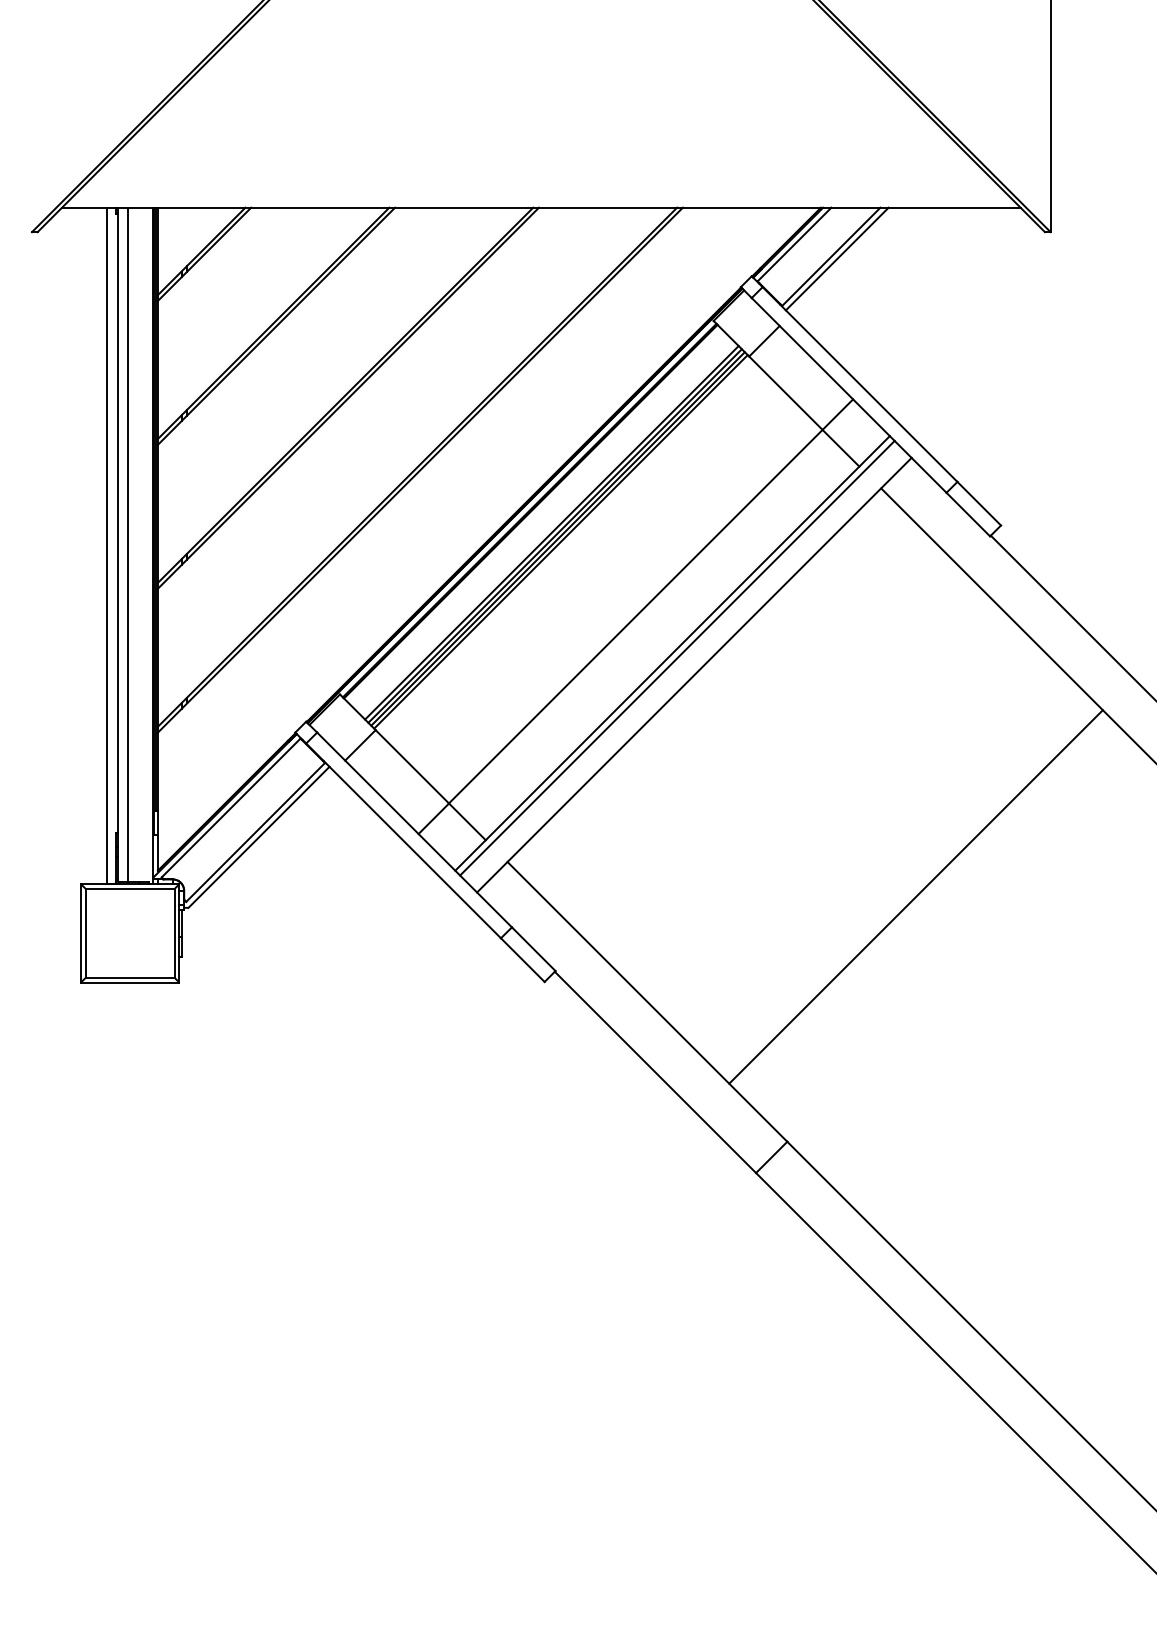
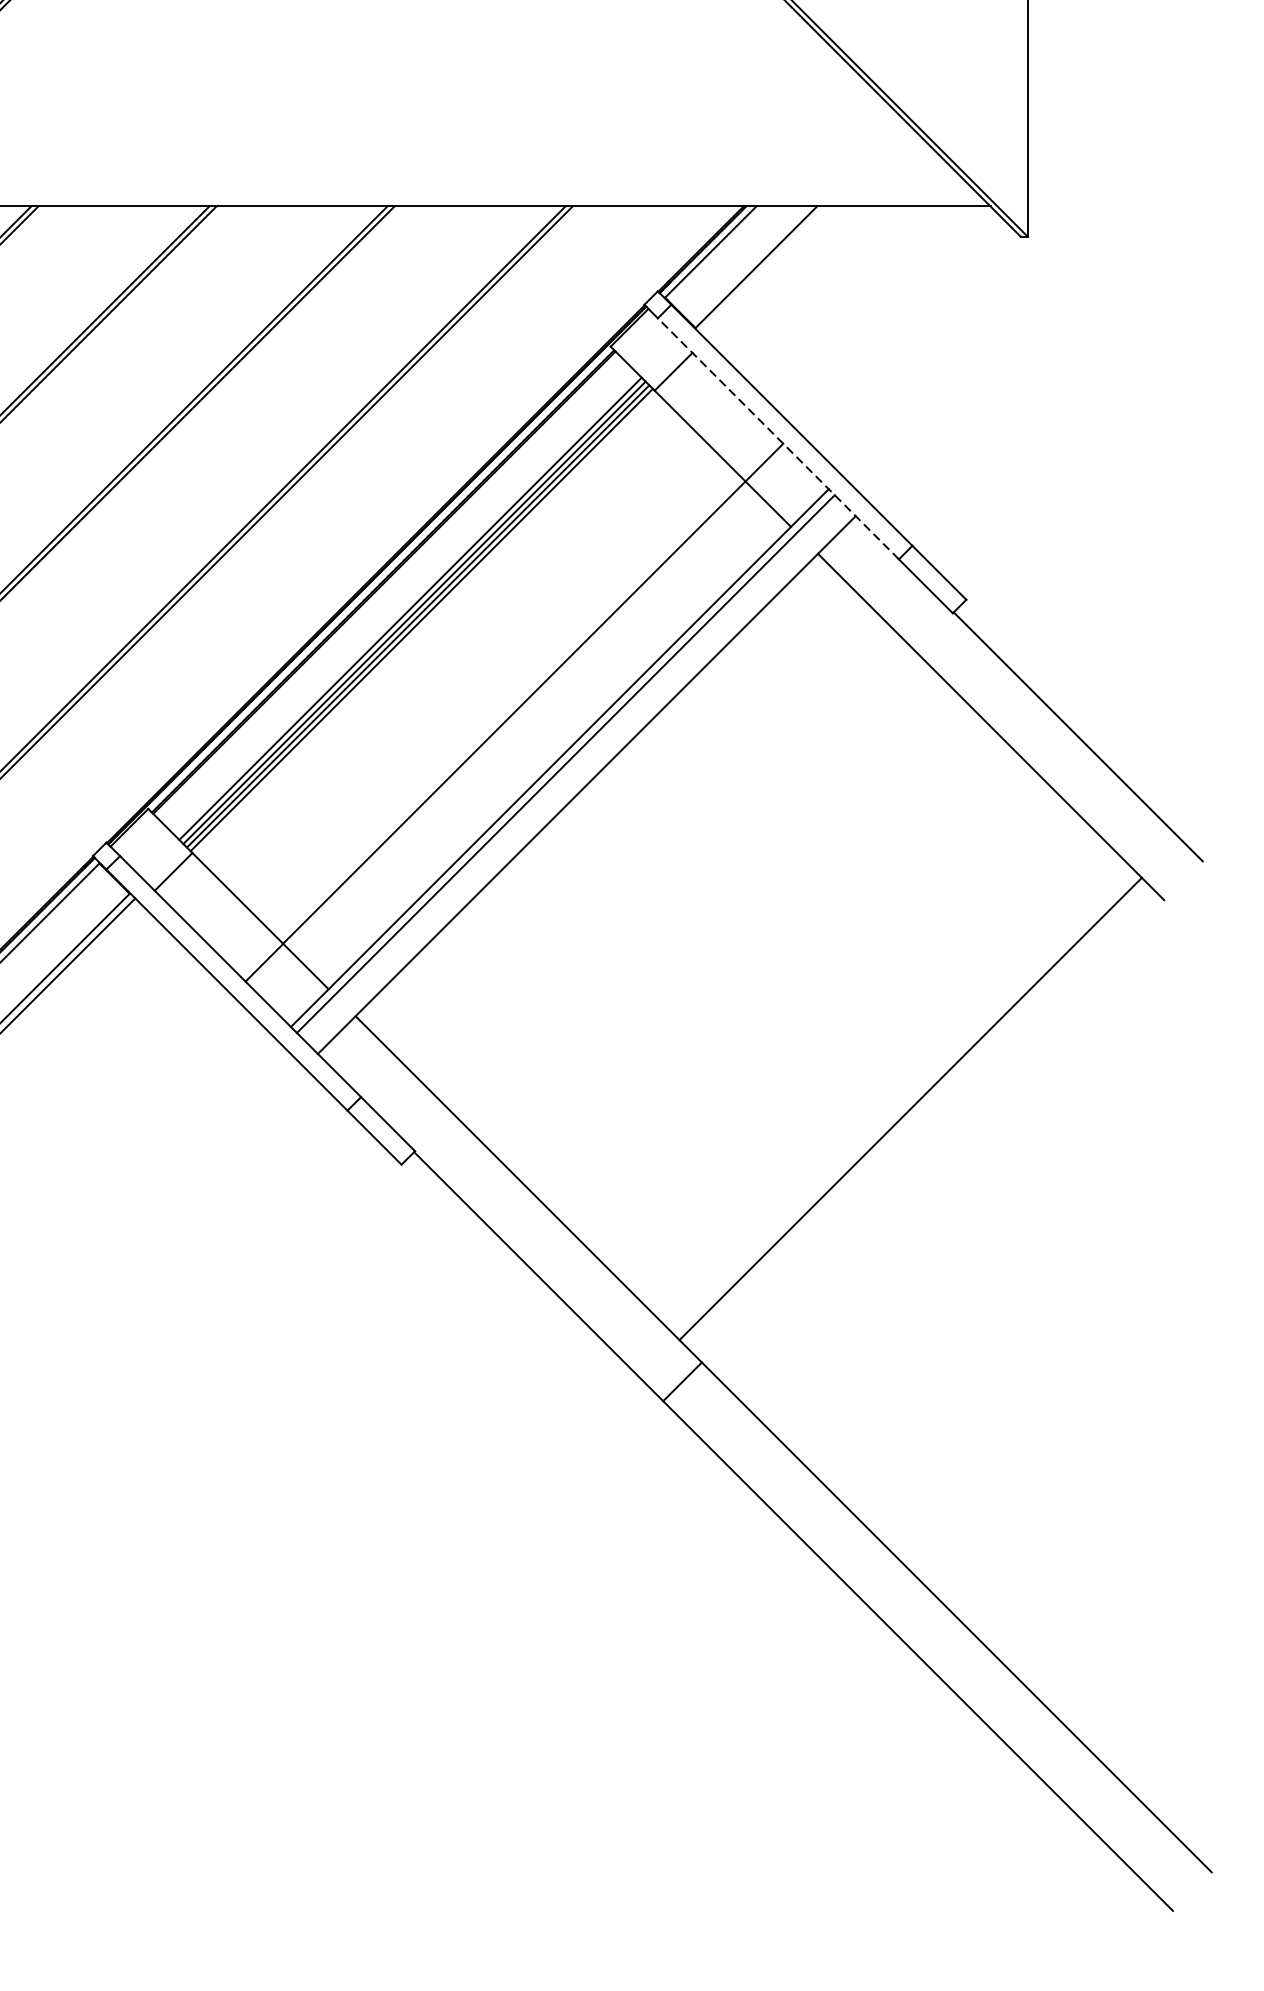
line: (836, 258) -> (762, 269), removed
line: (849, 395) -> (778, 438), solid -> dashed
line: (915, 896) -> (910, 1108), moved

